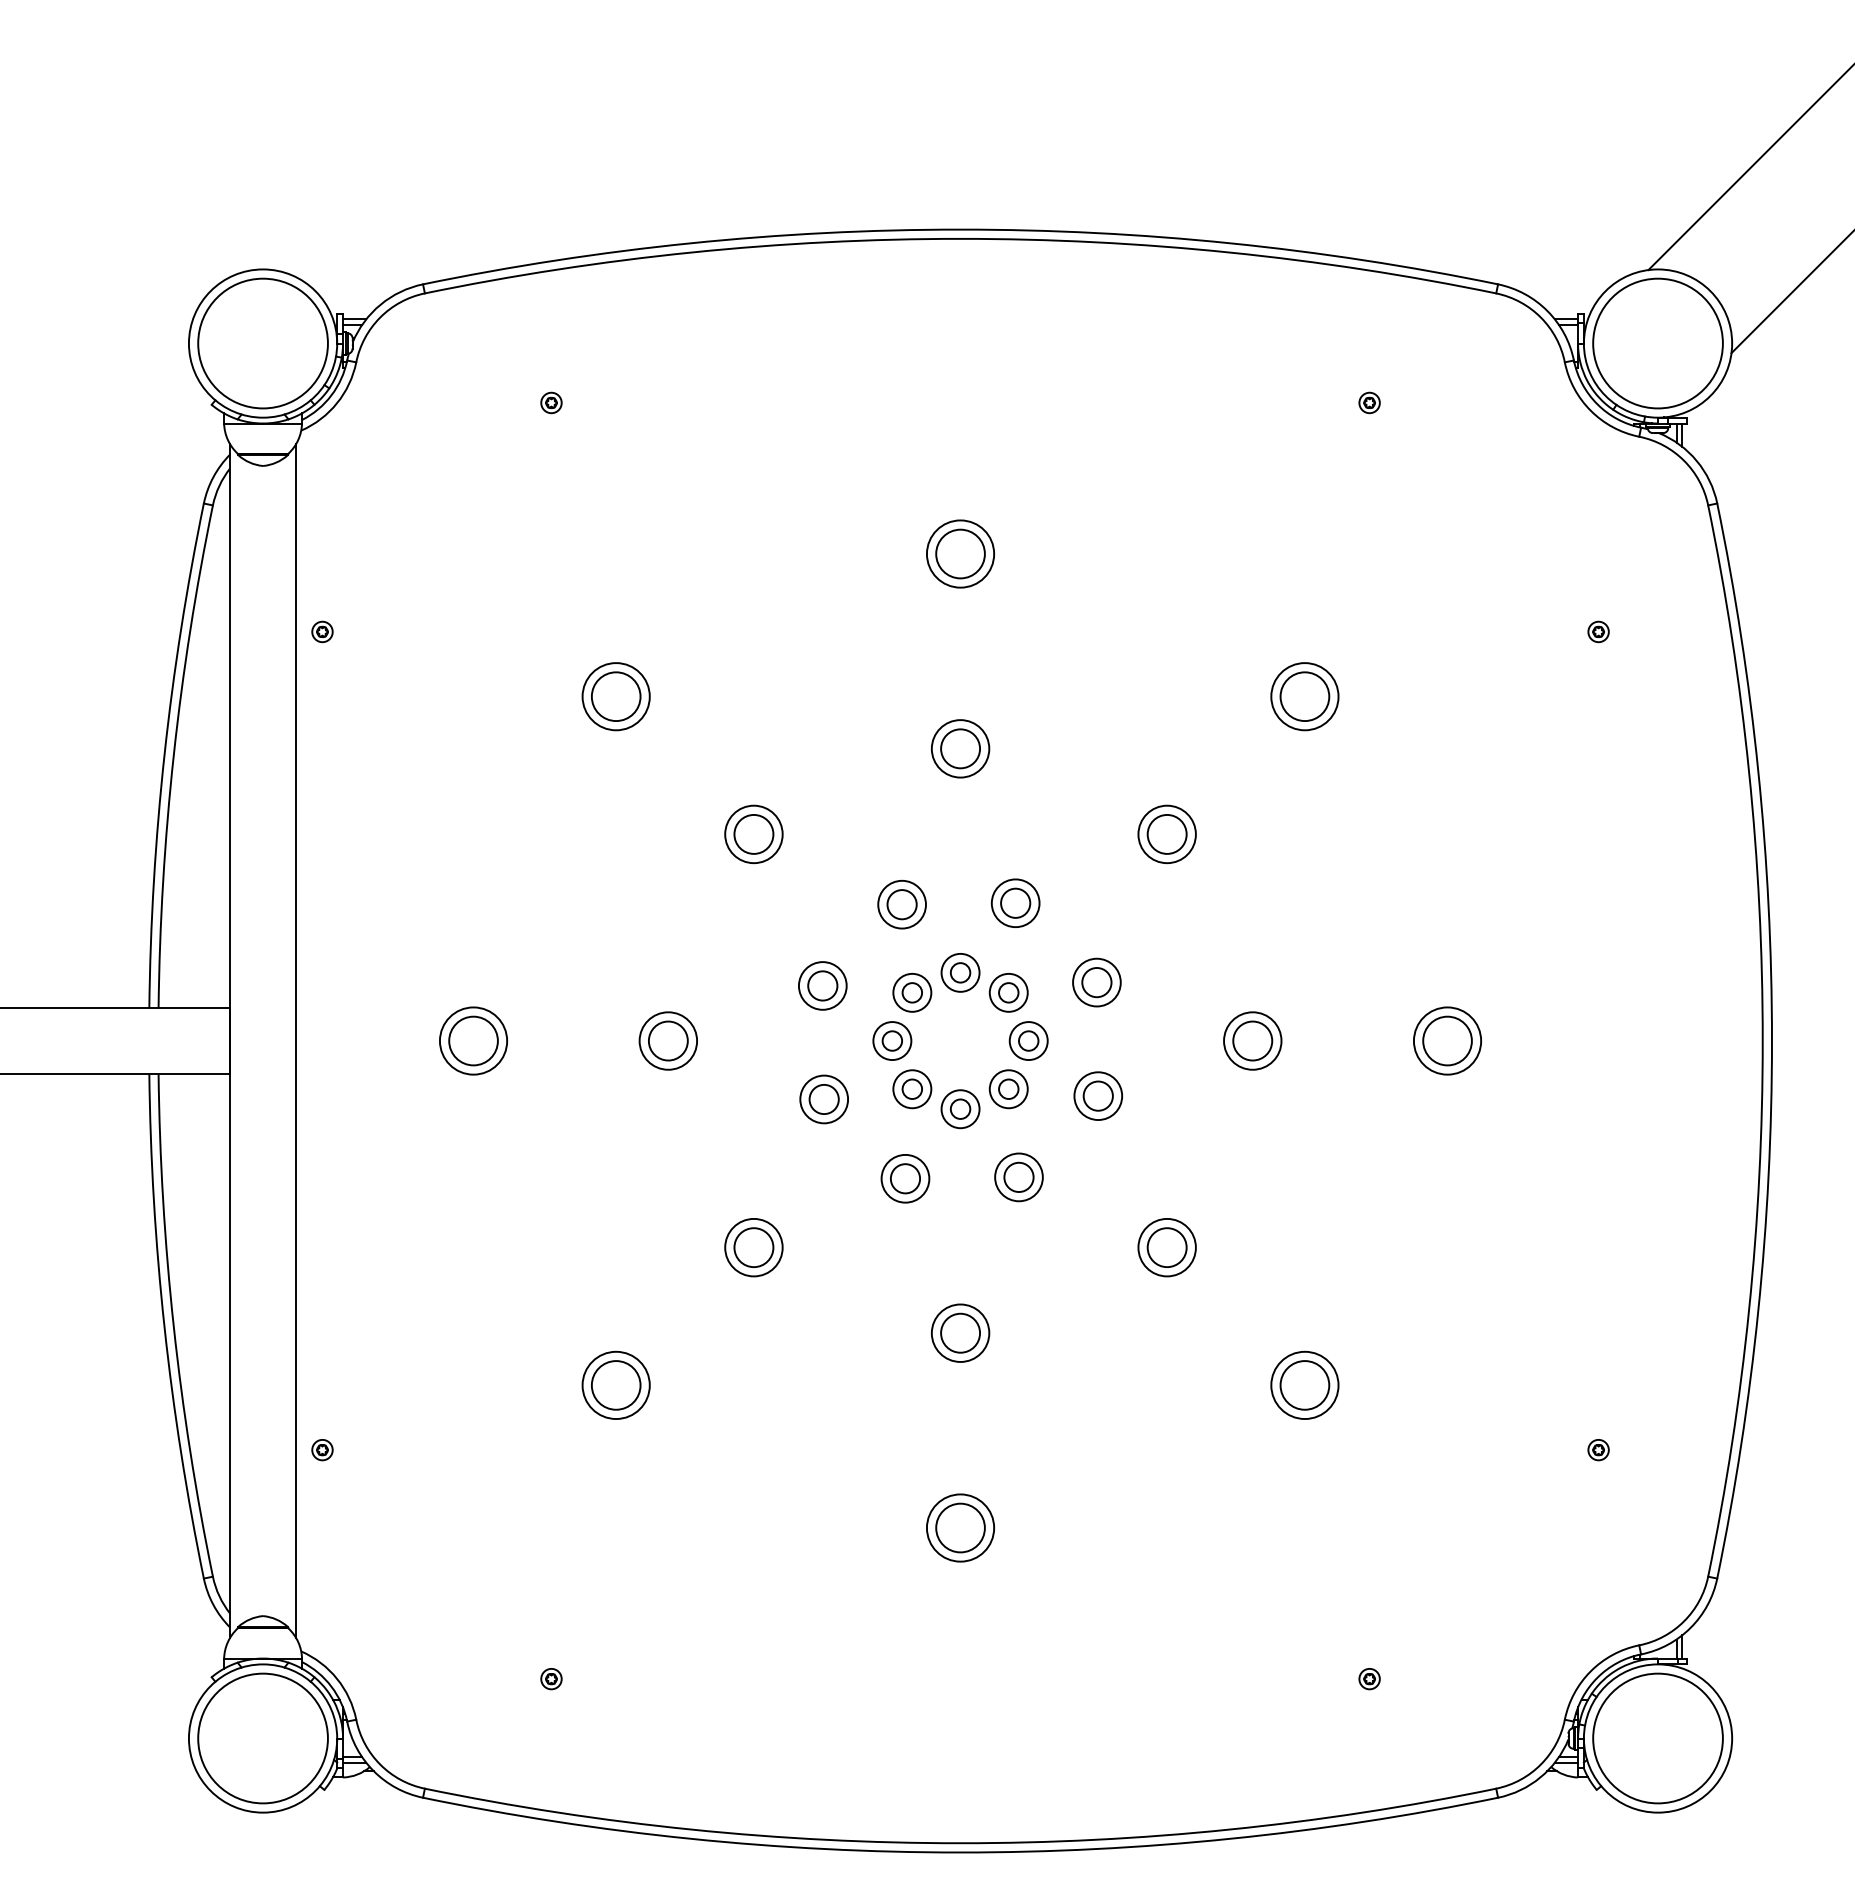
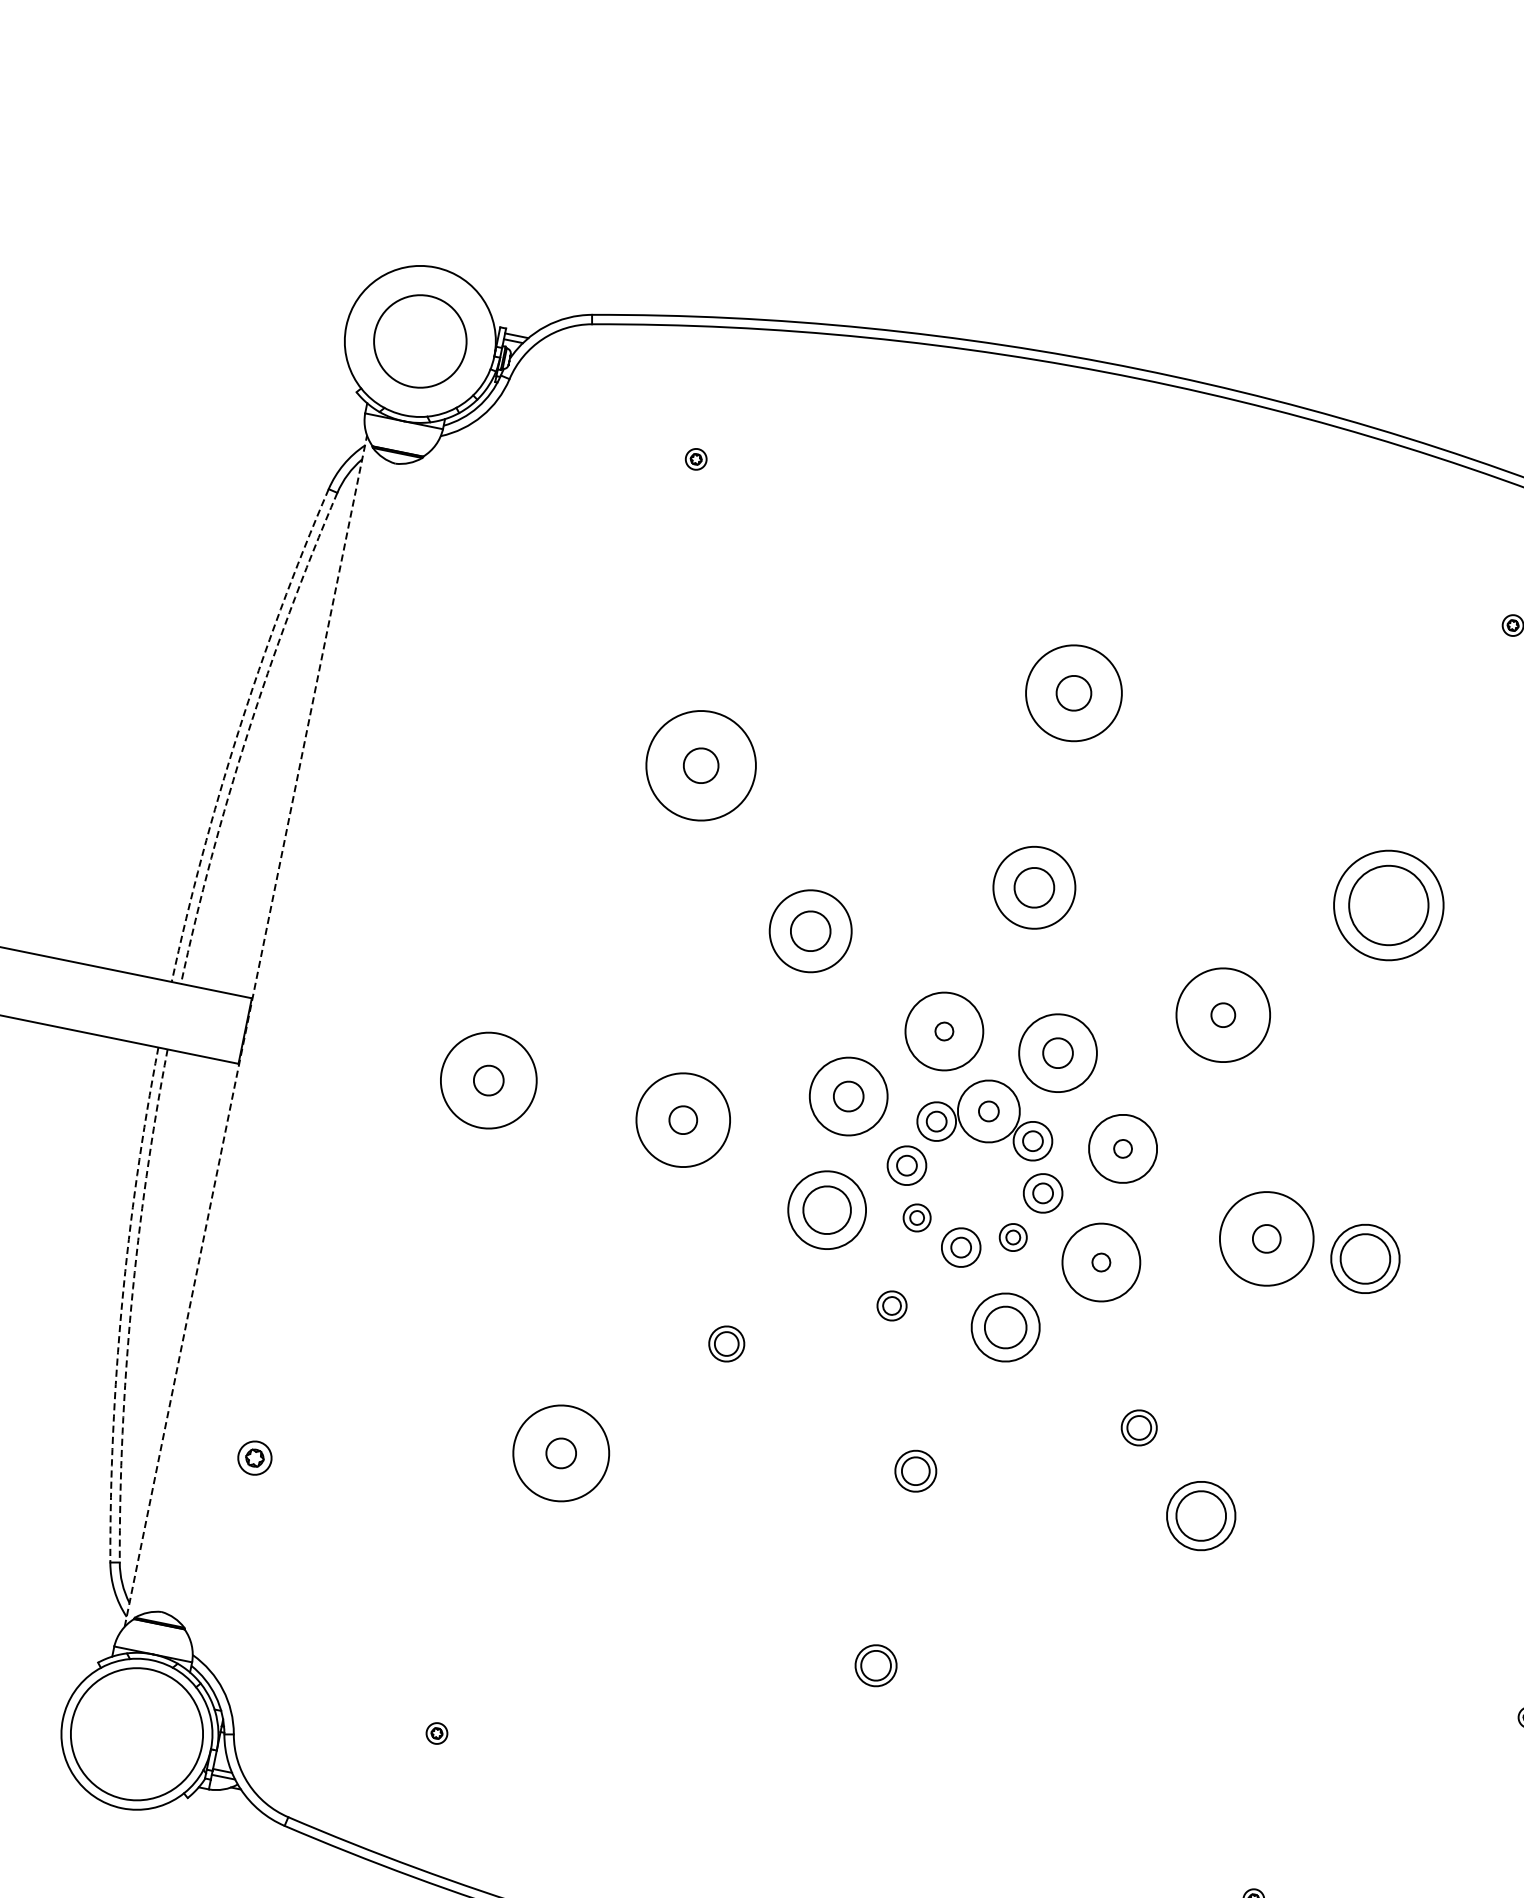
circle: (262, 343) -> (419, 341), size x0.7
circle: (960, 553) -> (1074, 692), size x0.7
circle: (960, 553) -> (1074, 692), size x1.4
part: (322, 631) -> (421, 641), removed
circle: (615, 696) -> (700, 765), size x0.7
circle: (615, 696) -> (700, 765), size x1.6
part: (1304, 696) -> (1388, 905), size x1.6
circle: (960, 748) -> (1034, 887), size x1.4
arc: (164, 754) -> (238, 731), solid -> dashed
arc: (173, 755) -> (247, 734), solid -> dashed
circle: (1166, 833) -> (1222, 1014), size x0.6
circle: (753, 834) -> (810, 931), size x1.4
circle: (1166, 834) -> (1222, 1015), size x1.6
circle: (1015, 903) -> (1057, 1053), size x1.6
circle: (901, 904) -> (943, 1031), size x0.6
circle: (901, 904) -> (943, 1031), size x1.6
circle: (960, 972) -> (988, 1111), size x1.6
circle: (1096, 982) -> (1122, 1148), size x0.6
circle: (1096, 982) -> (1122, 1148), size x1.4
circle: (822, 985) -> (848, 1096), size x1.6
line: (295, 1040) -> (311, 1043), removed
circle: (473, 1040) -> (488, 1080), size x0.6
circle: (473, 1040) -> (488, 1080), size x1.4
circle: (667, 1040) -> (682, 1119), size x0.7
circle: (668, 1040) -> (683, 1119), size x1.6
circle: (1252, 1040) -> (1266, 1238), size x0.7
circle: (1252, 1040) -> (1266, 1238), size x1.6
part: (1447, 1040) -> (1365, 1258), moved
line: (230, 1041) -> (246, 1031), solid -> dashed
part: (912, 1089) -> (917, 1218), size x0.7
part: (1008, 1089) -> (1013, 1237), size x0.7
circle: (1097, 1095) -> (1100, 1261), size x0.6
circle: (1098, 1096) -> (1101, 1262), size x1.6
part: (823, 1099) -> (826, 1210), size x1.6
part: (1018, 1177) -> (1005, 1327), size x1.4
part: (905, 1178) -> (892, 1305), size x0.6
part: (753, 1247) -> (726, 1343), size x0.6
part: (1166, 1247) -> (1138, 1427), size x0.6
arc: (173, 1326) -> (131, 1304), solid -> dashed
arc: (164, 1327) -> (122, 1303), solid -> dashed
part: (960, 1332) -> (915, 1470), size x0.7
part: (1304, 1384) -> (1200, 1515), moved
circle: (615, 1385) -> (560, 1453), size x0.6
circle: (615, 1385) -> (560, 1453), size x1.4
part: (322, 1450) -> (254, 1458), size x1.6
part: (960, 1527) -> (876, 1665), size x0.6

